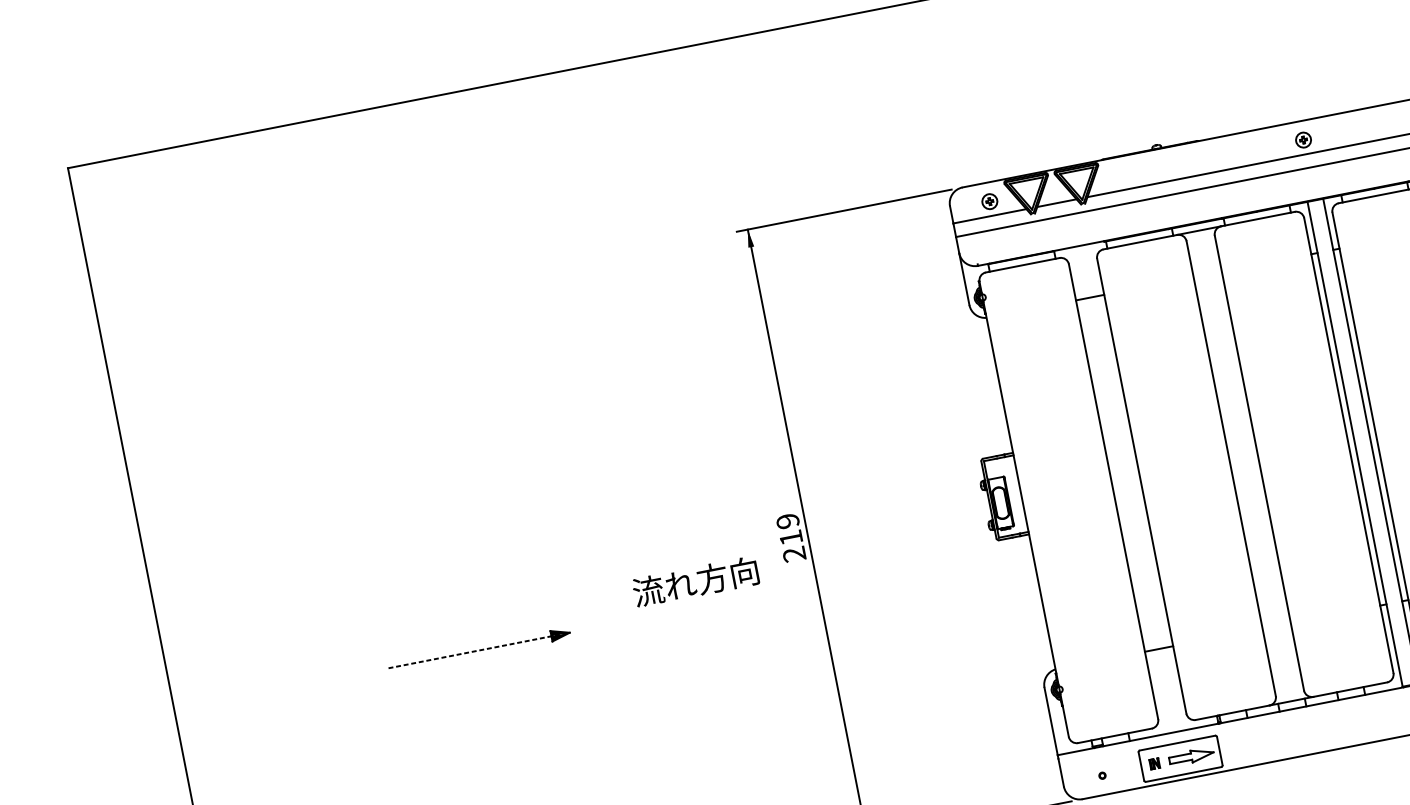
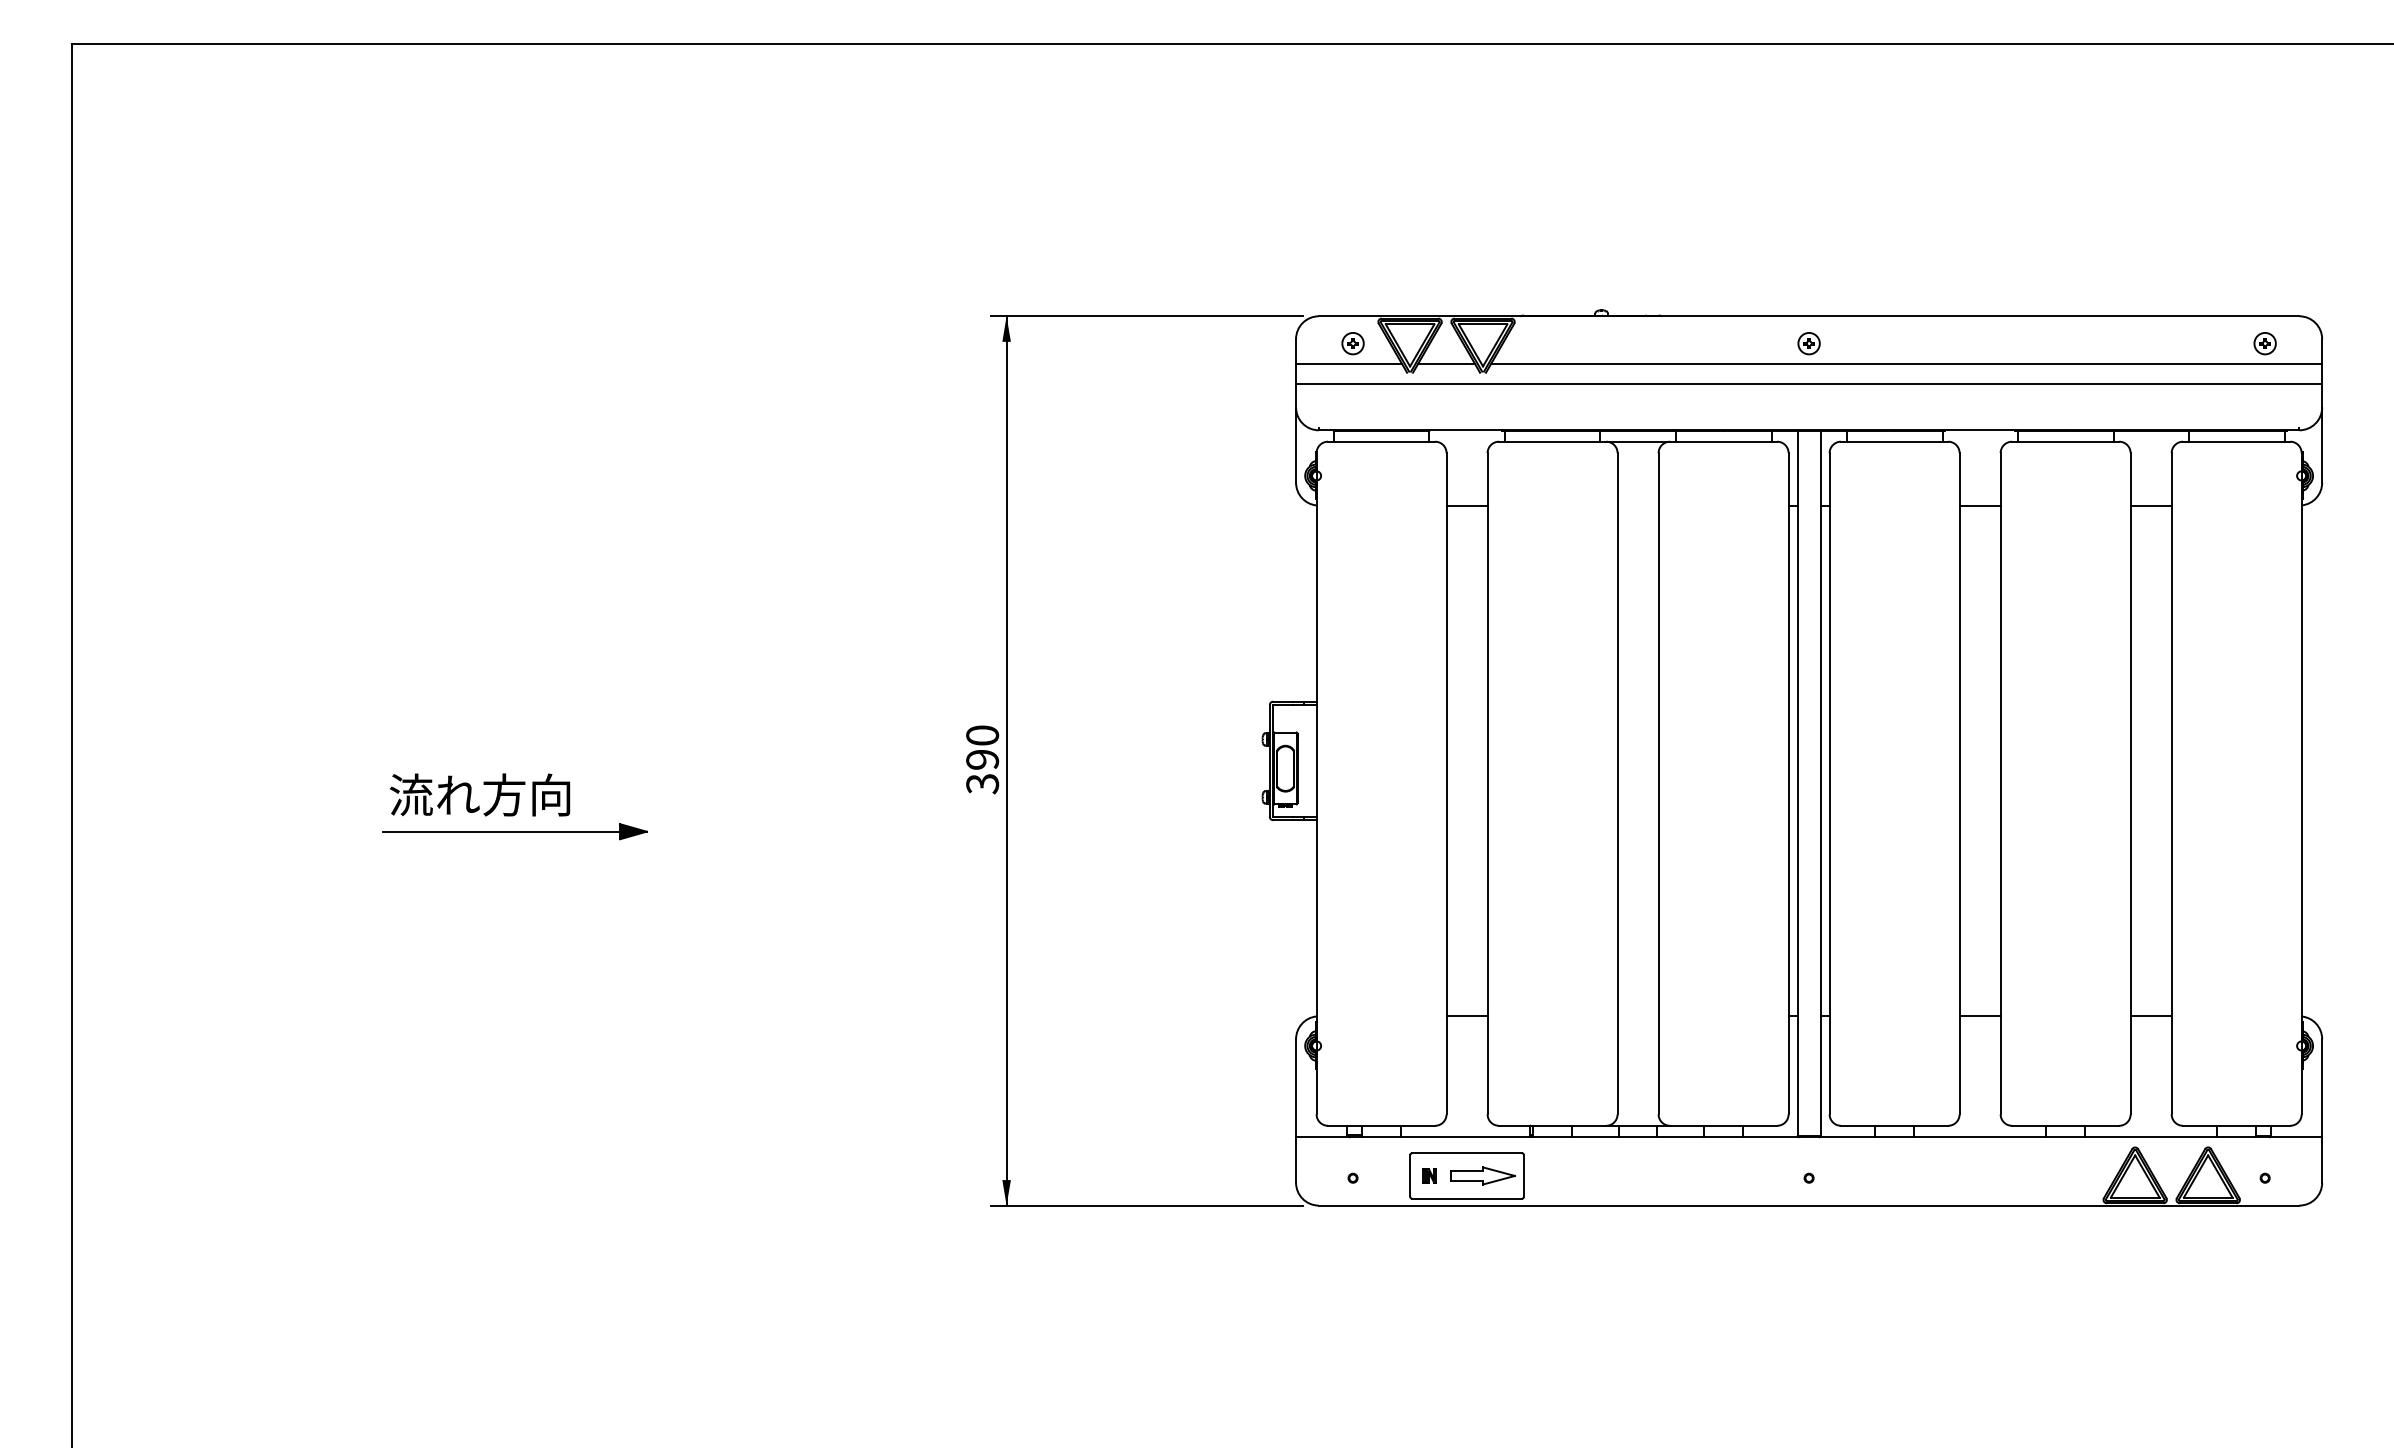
text: (791, 537) -> (982, 759), 219 -> 390
text: (696, 581) -> (480, 794), moved
line: (478, 650) -> (514, 831), dashed -> solid

